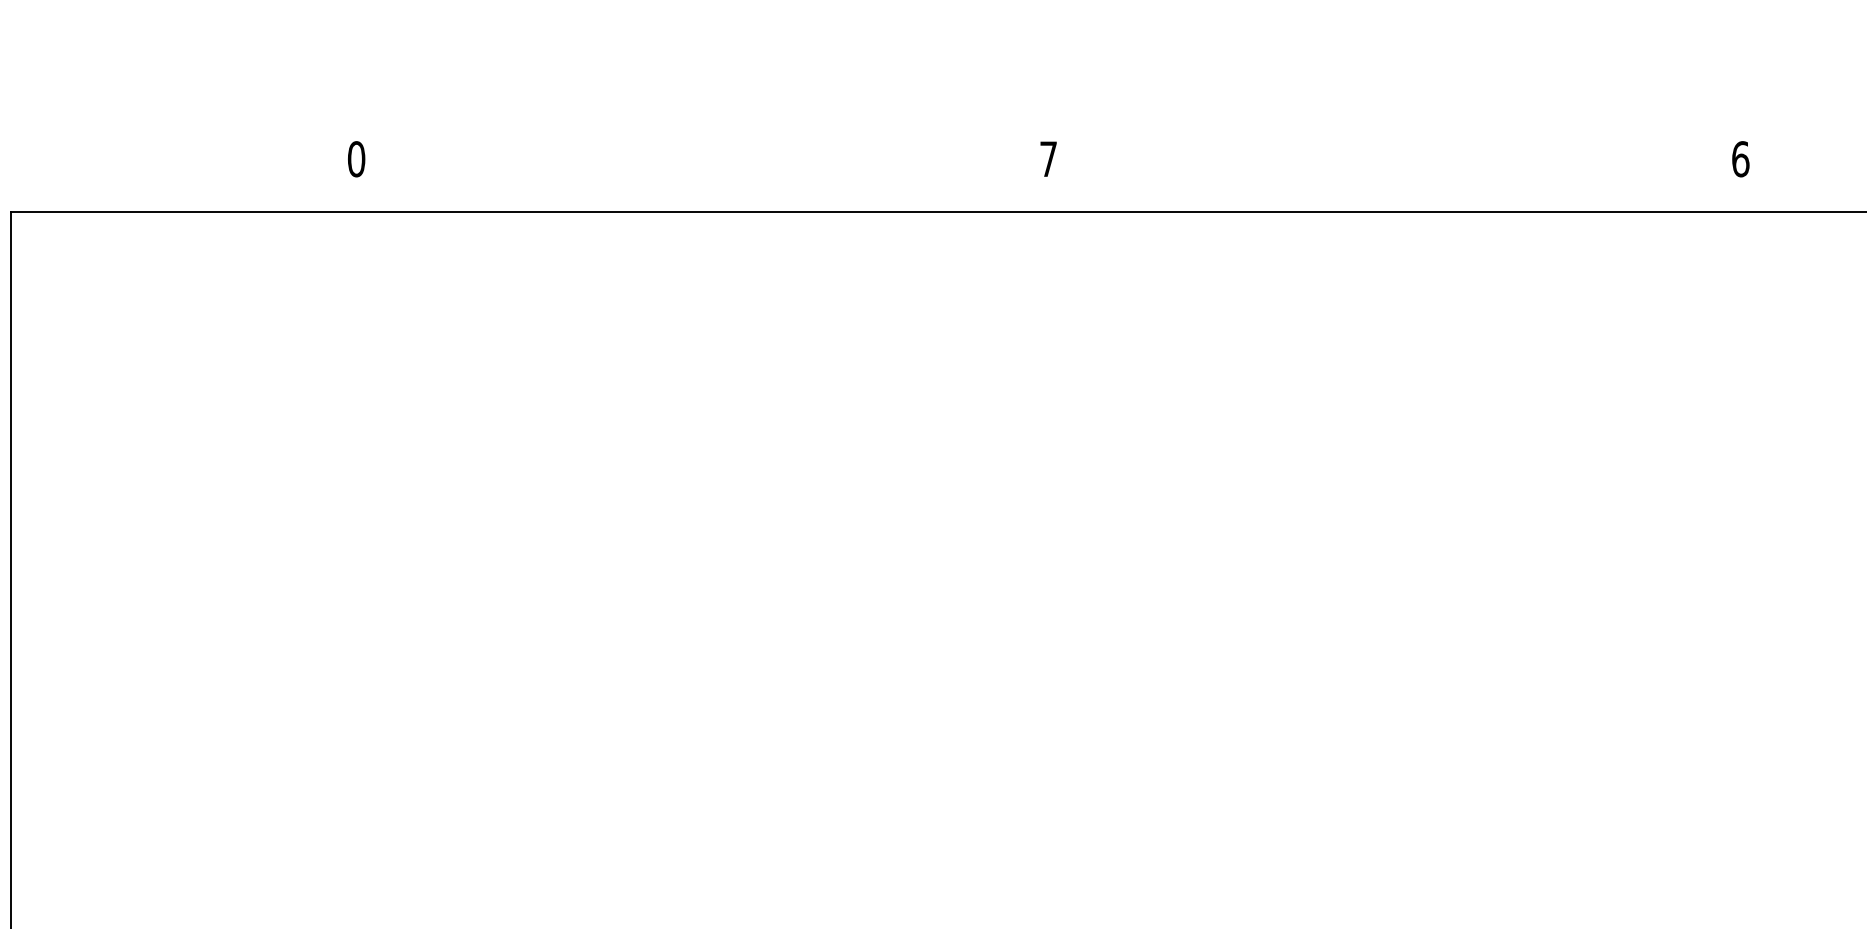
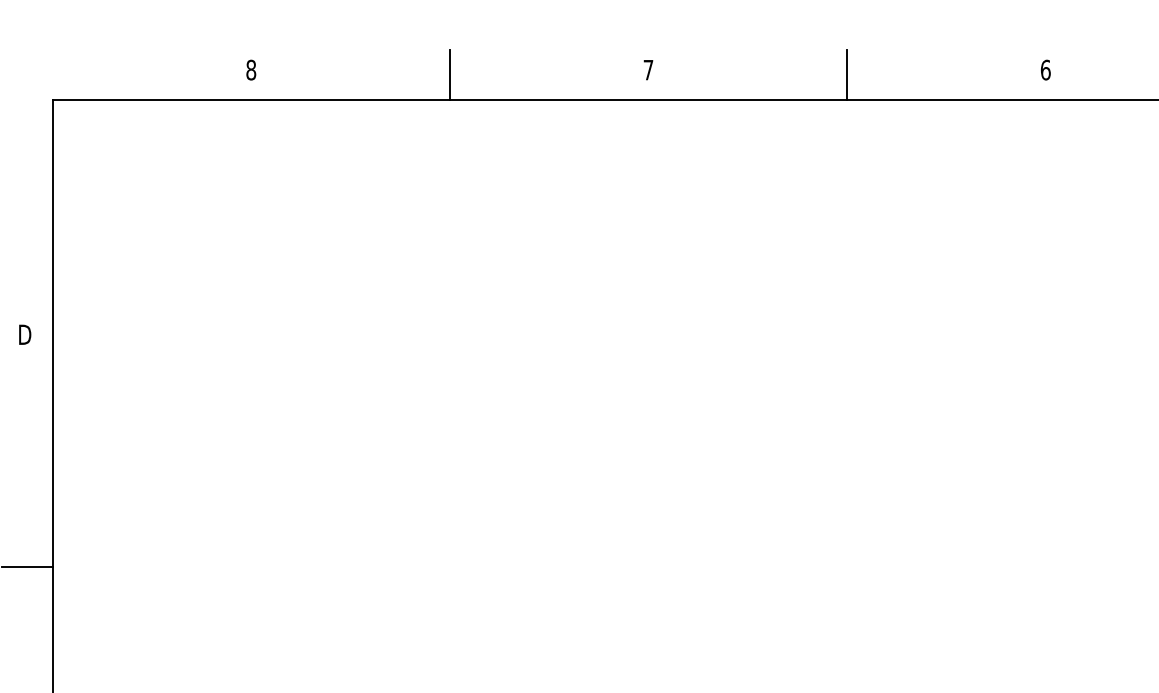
text: (356, 159) -> (251, 70), 0 -> 8
line: (701, 166) -> (449, 74), added
line: (1395, 166) -> (847, 74), added

